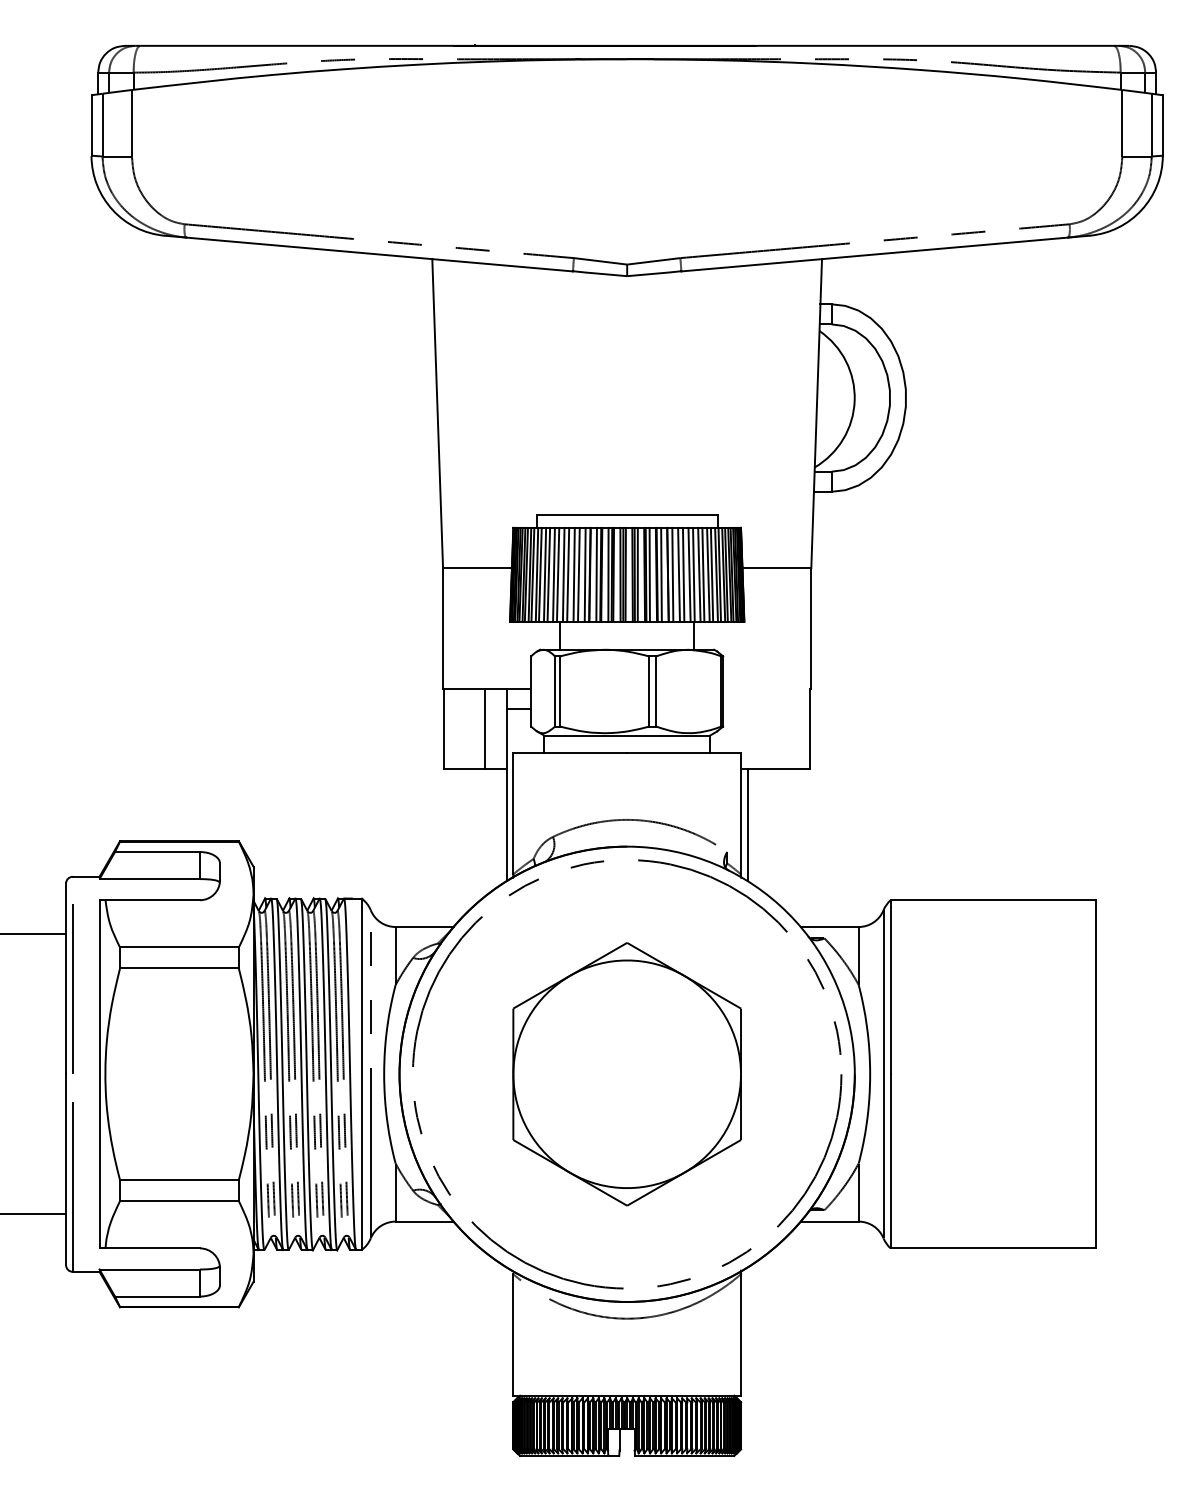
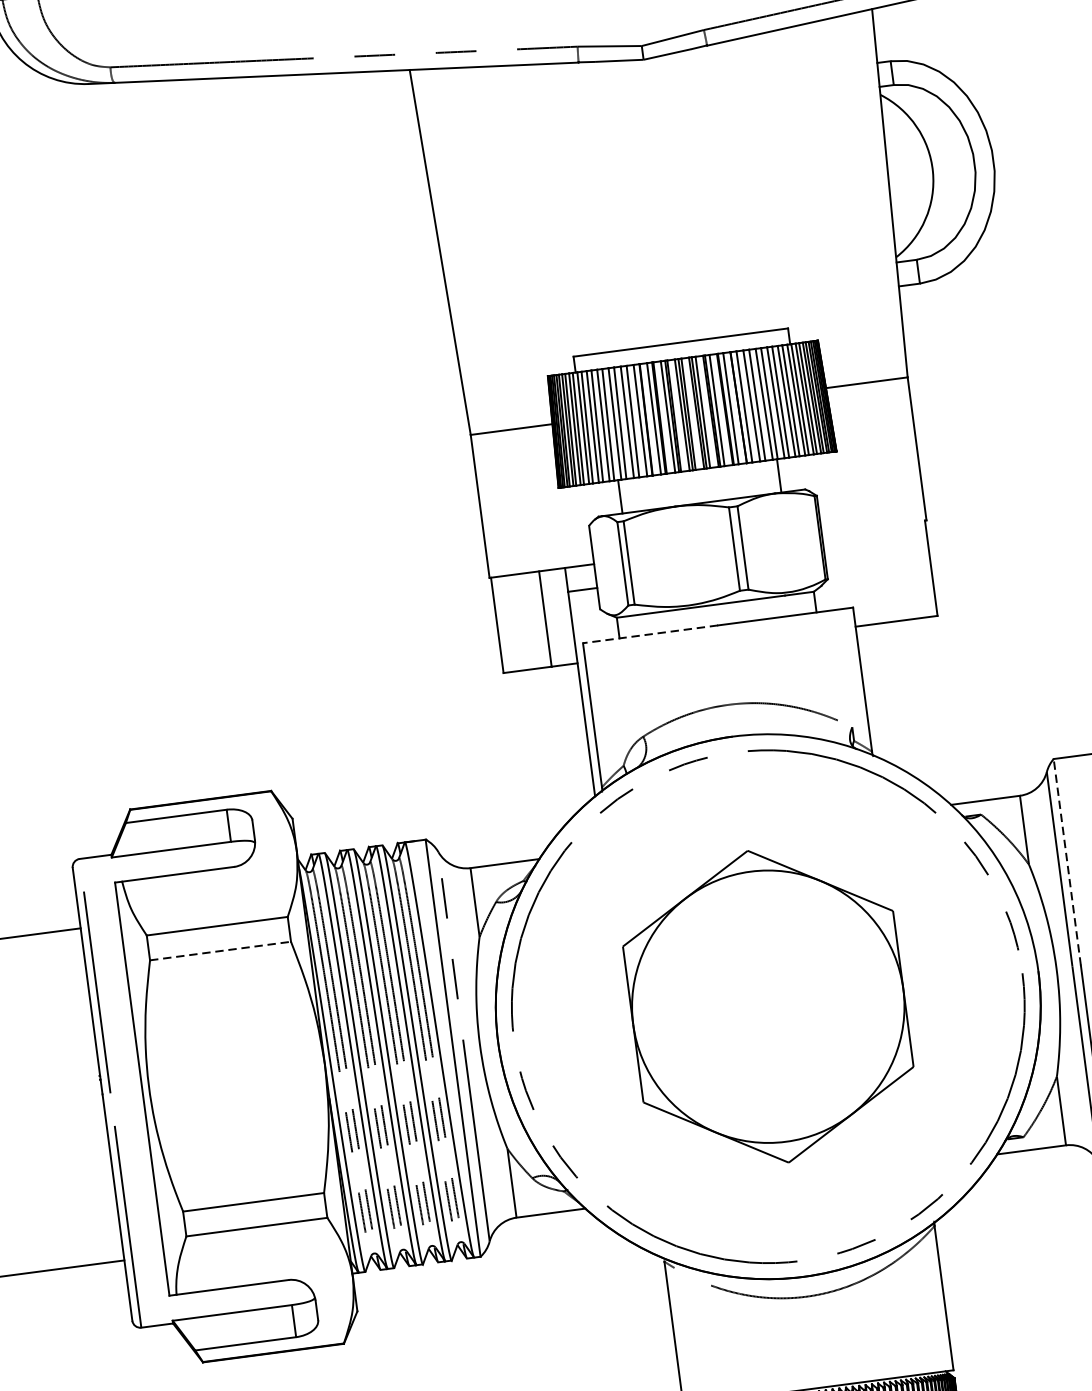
line: (570, 752) -> (650, 633), solid -> dashed
line: (747, 824) -> (872, 691), removed
line: (179, 968) -> (220, 951), solid -> dashed
line: (890, 986) -> (1066, 861), solid -> dashed

